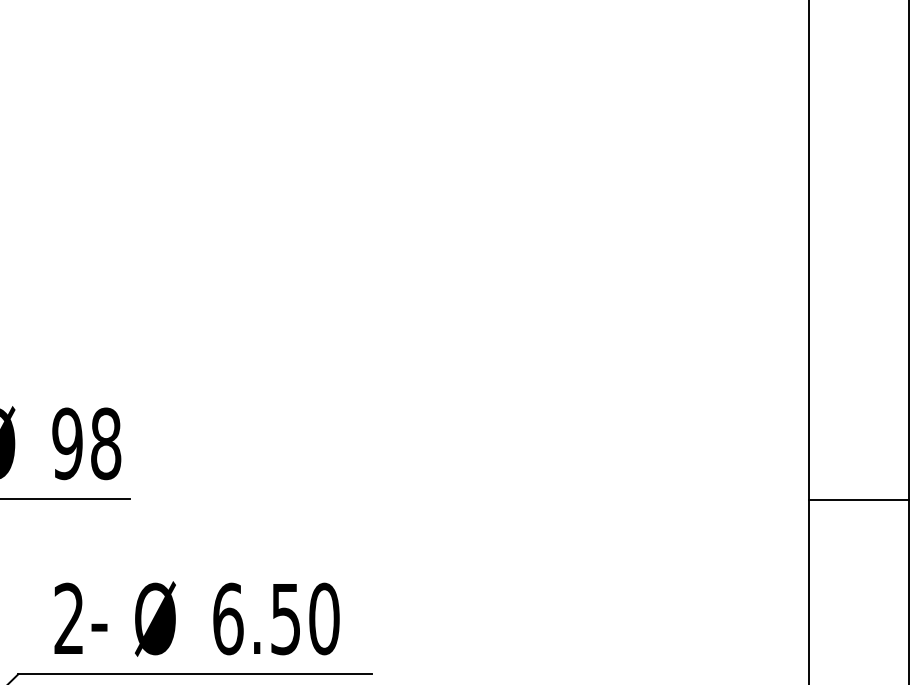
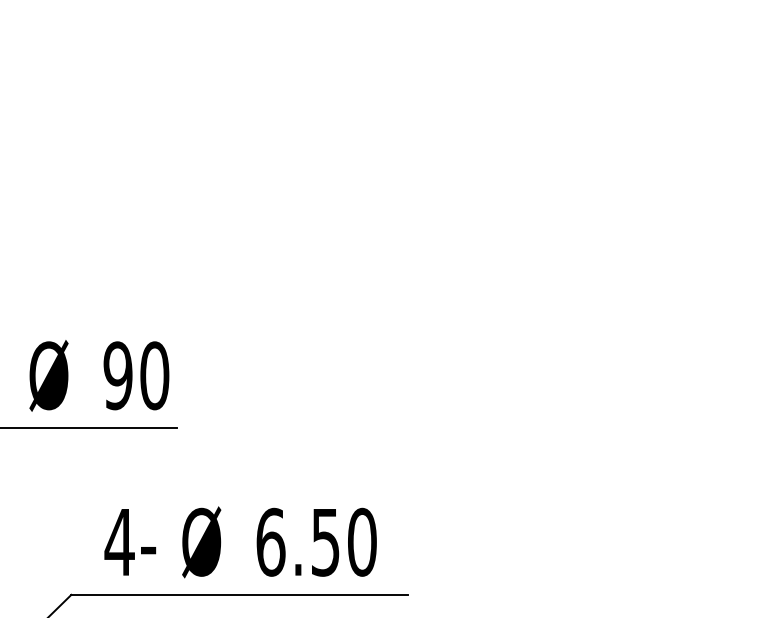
text: (106, 443) -> (155, 375), 98 -> 90
text: (69, 617) -> (120, 540), 2- -> 4-

